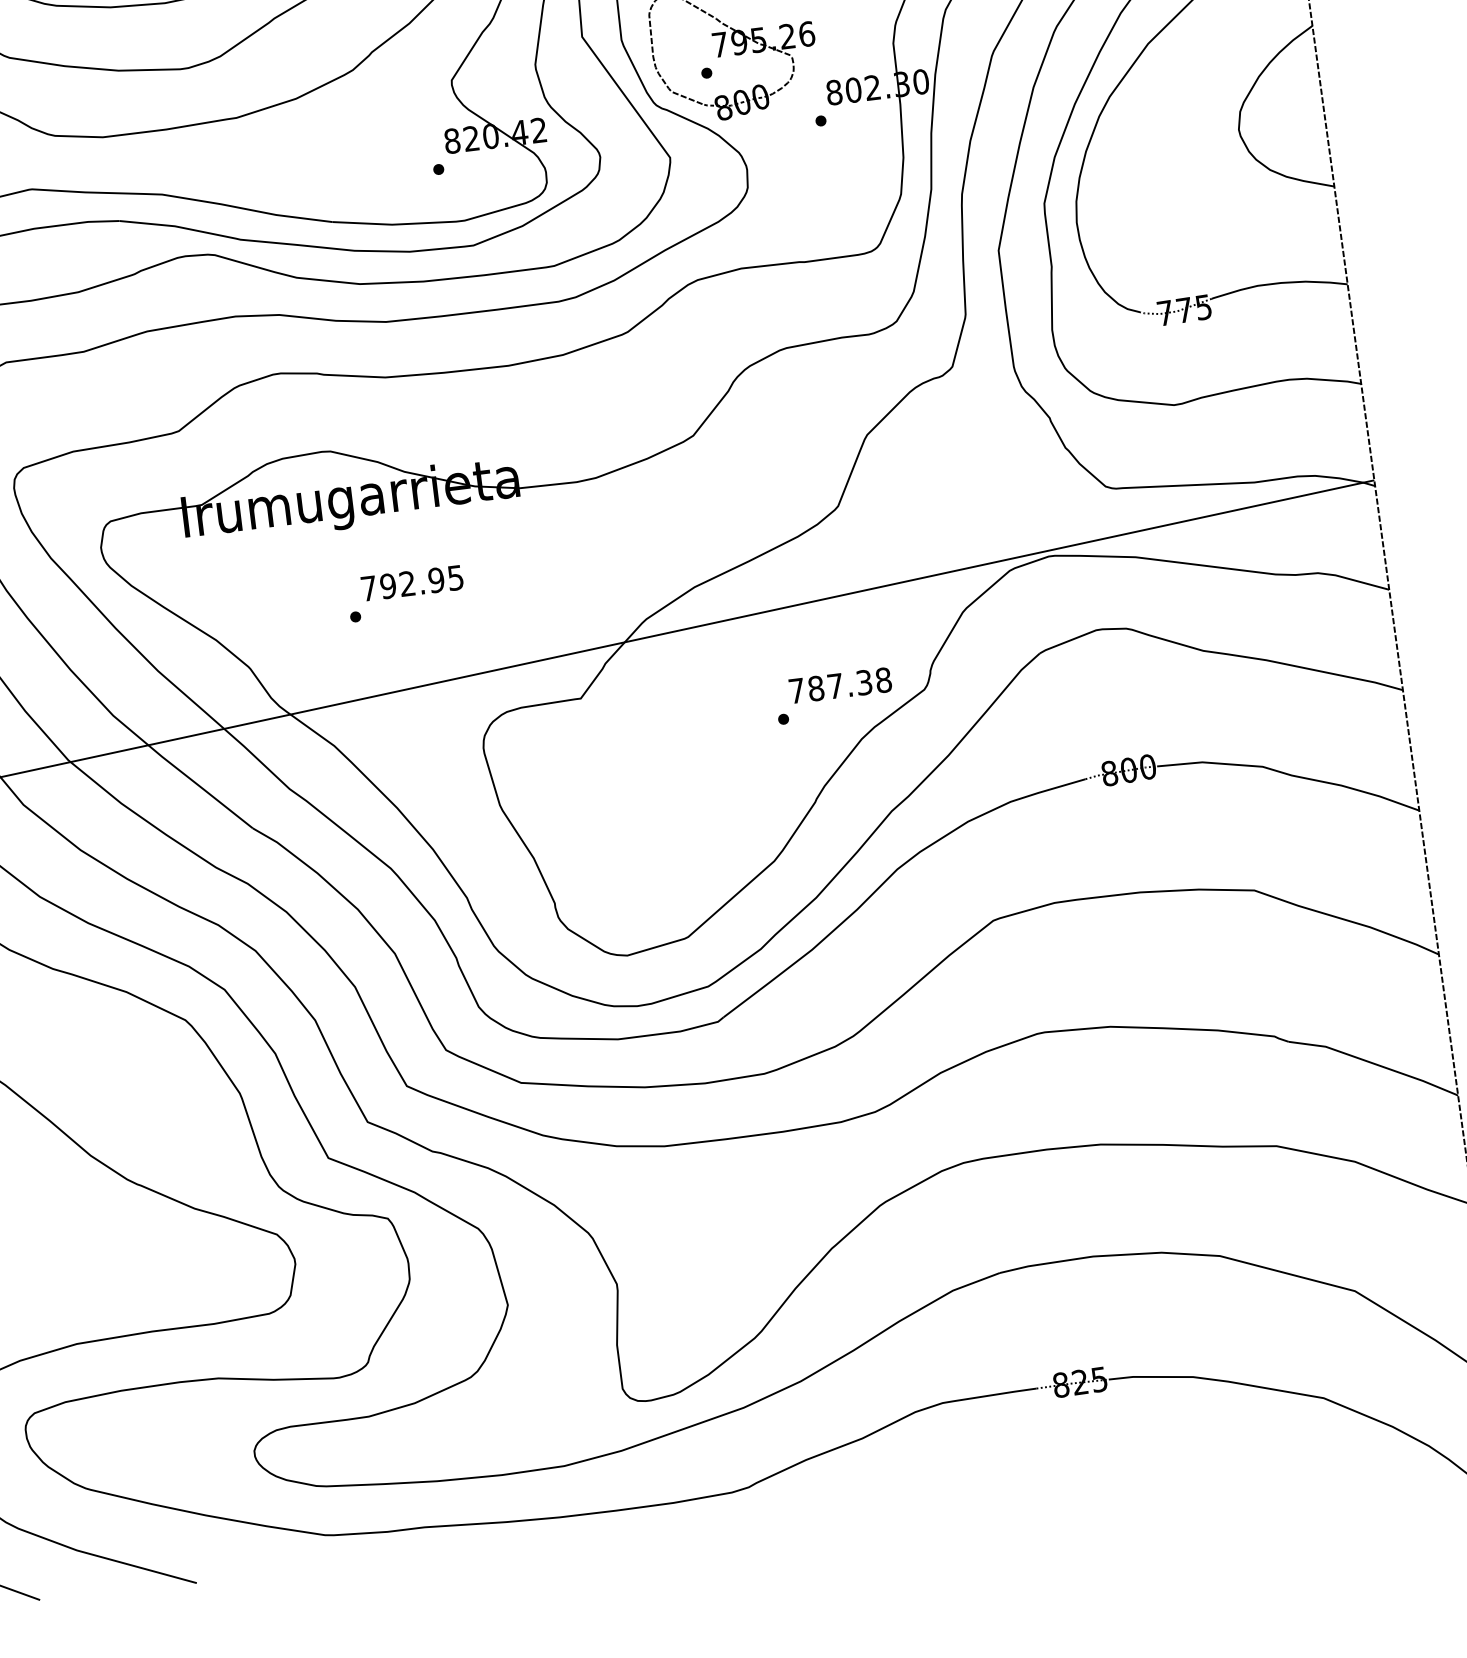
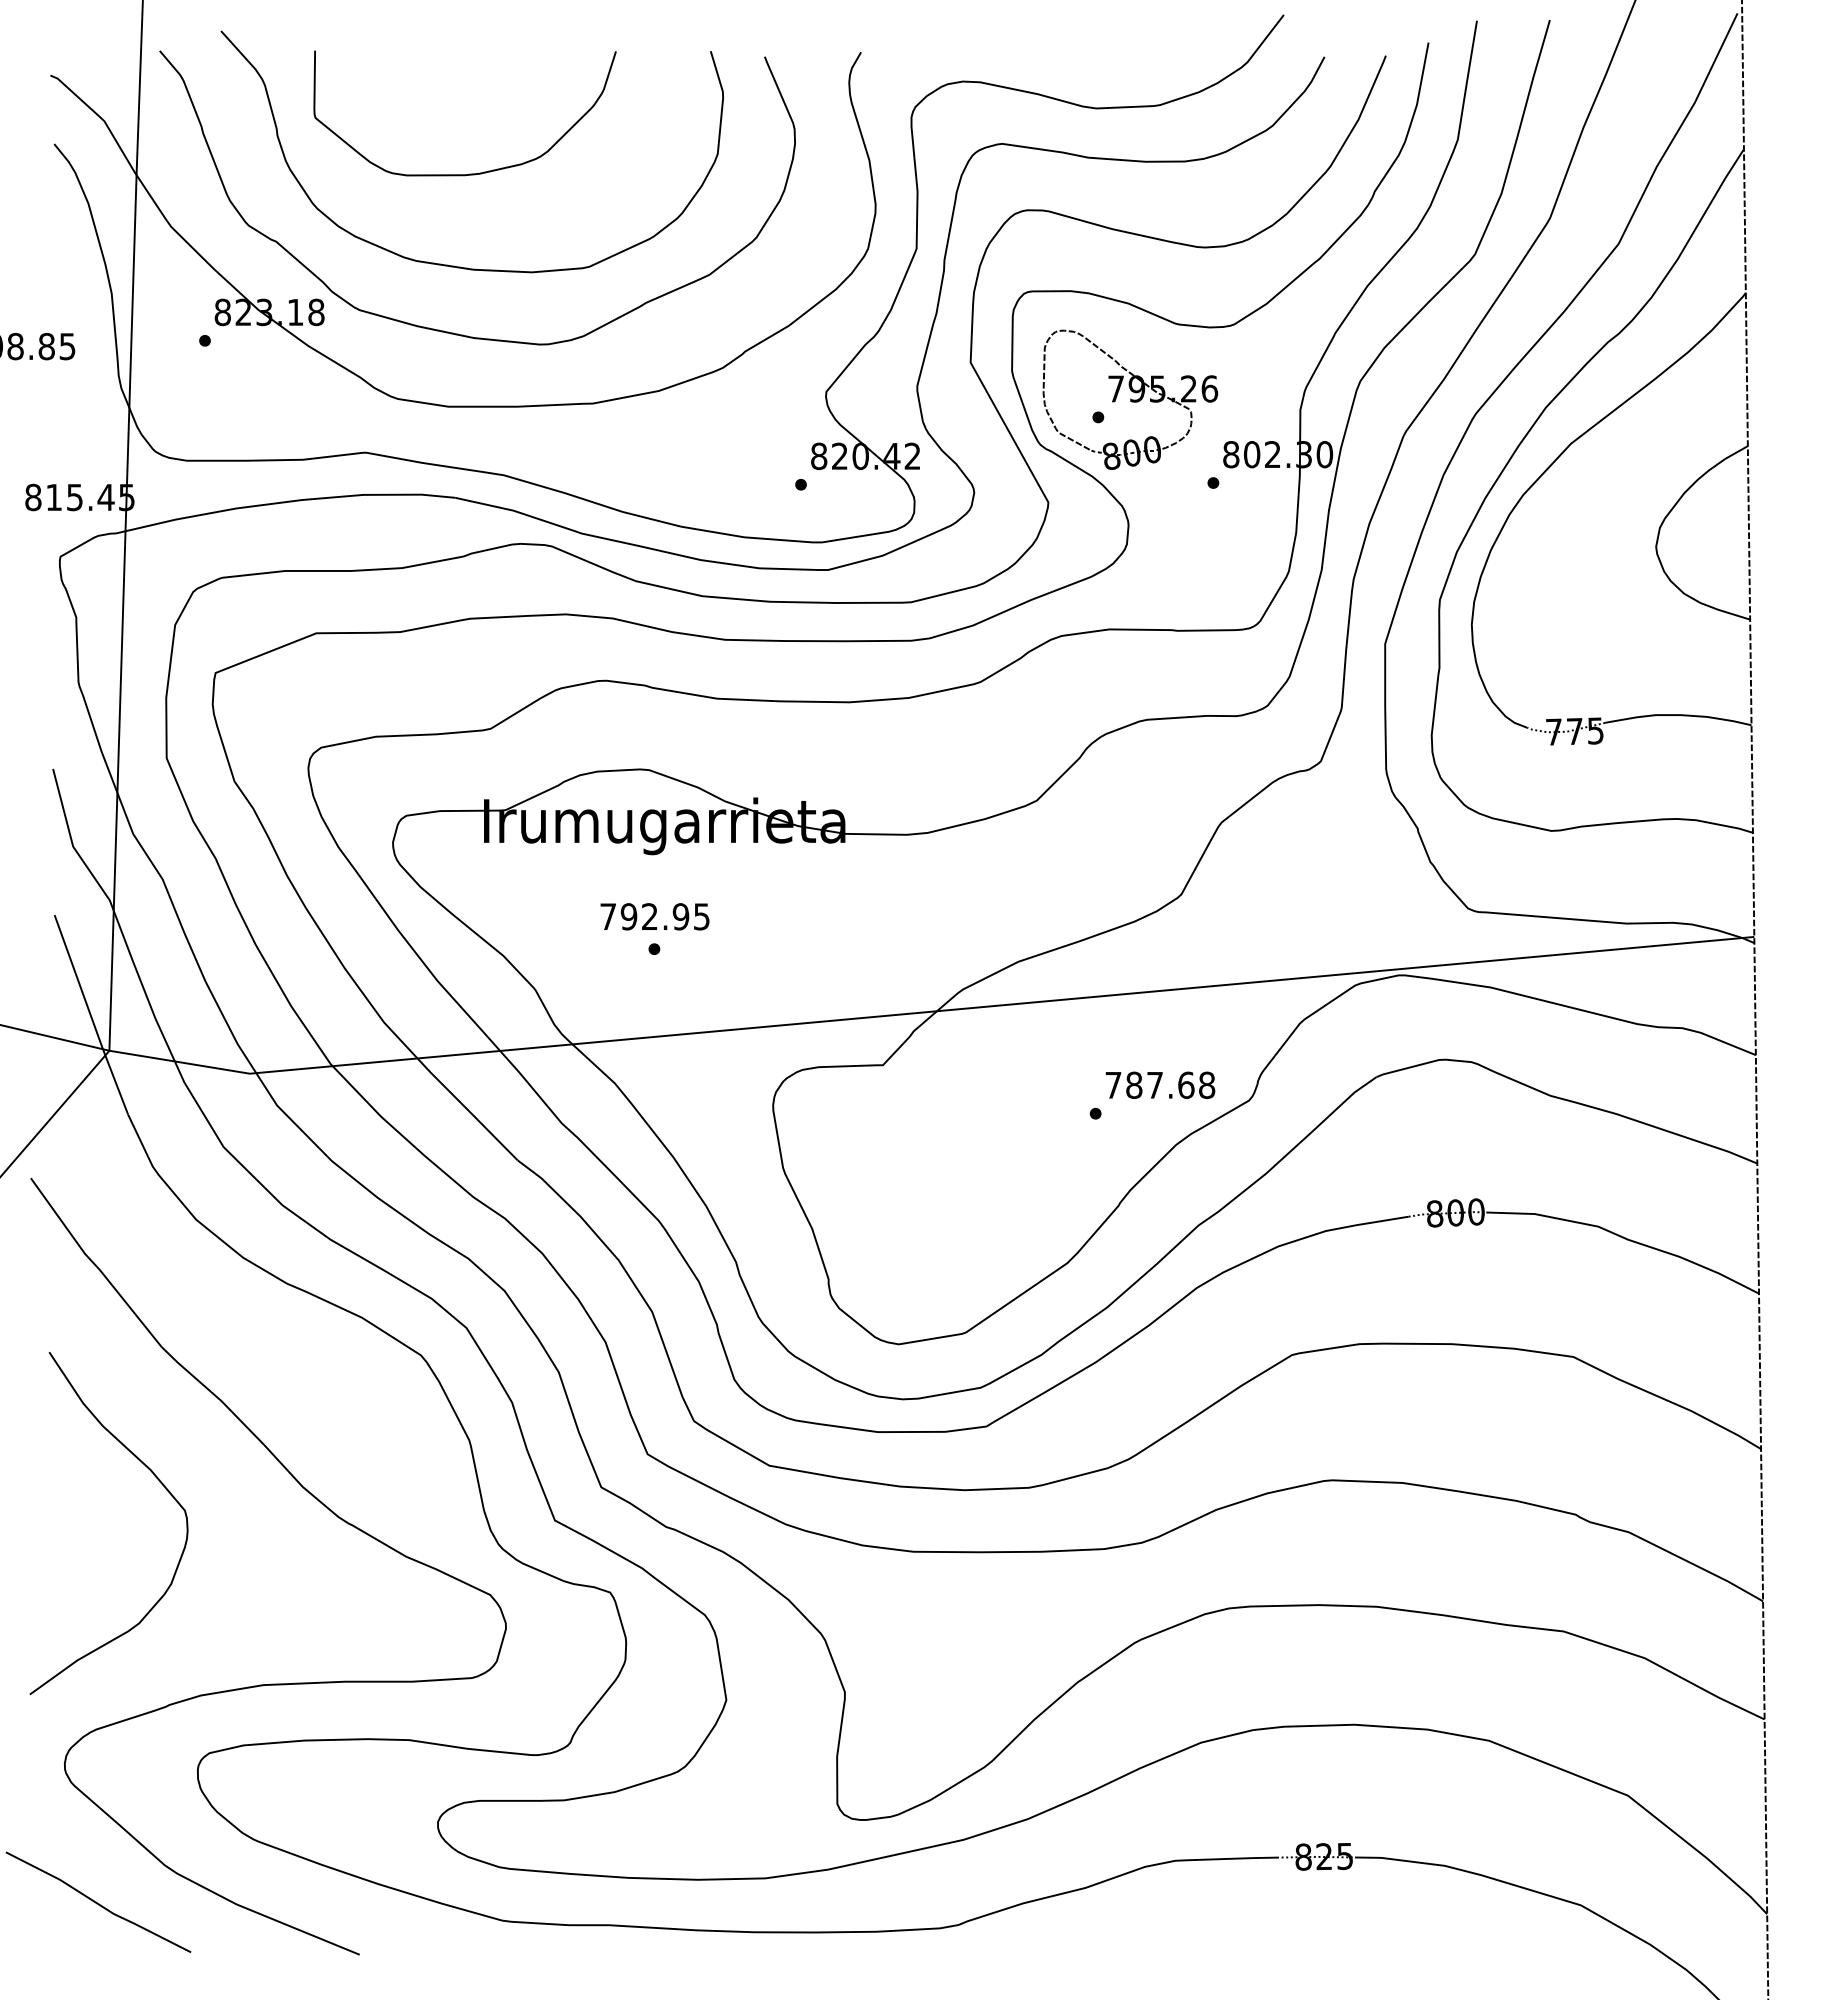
text: (411, 583) -> (654, 916), moved
text: (864, 681) -> (1186, 1084), 787.38 -> 787.68

